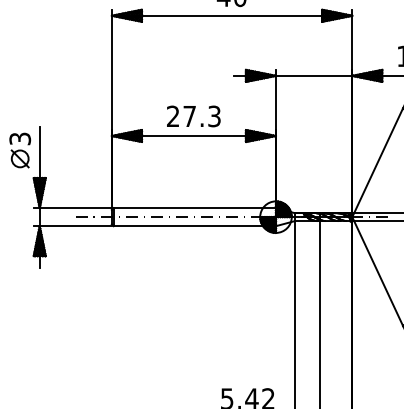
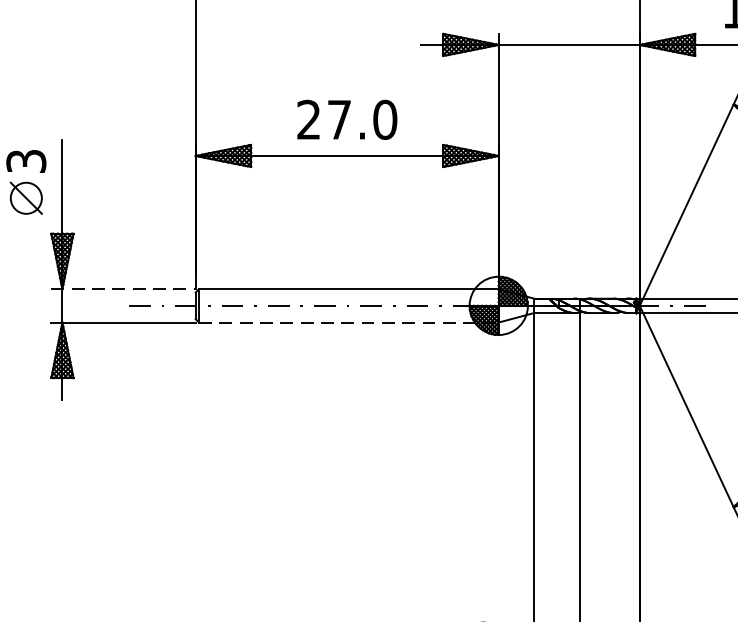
text: (214, 116) -> (385, 119), 27.3 -> 27.0
line: (73, 208) -> (124, 289), solid -> dashed
line: (195, 226) -> (350, 323), solid -> dashed

